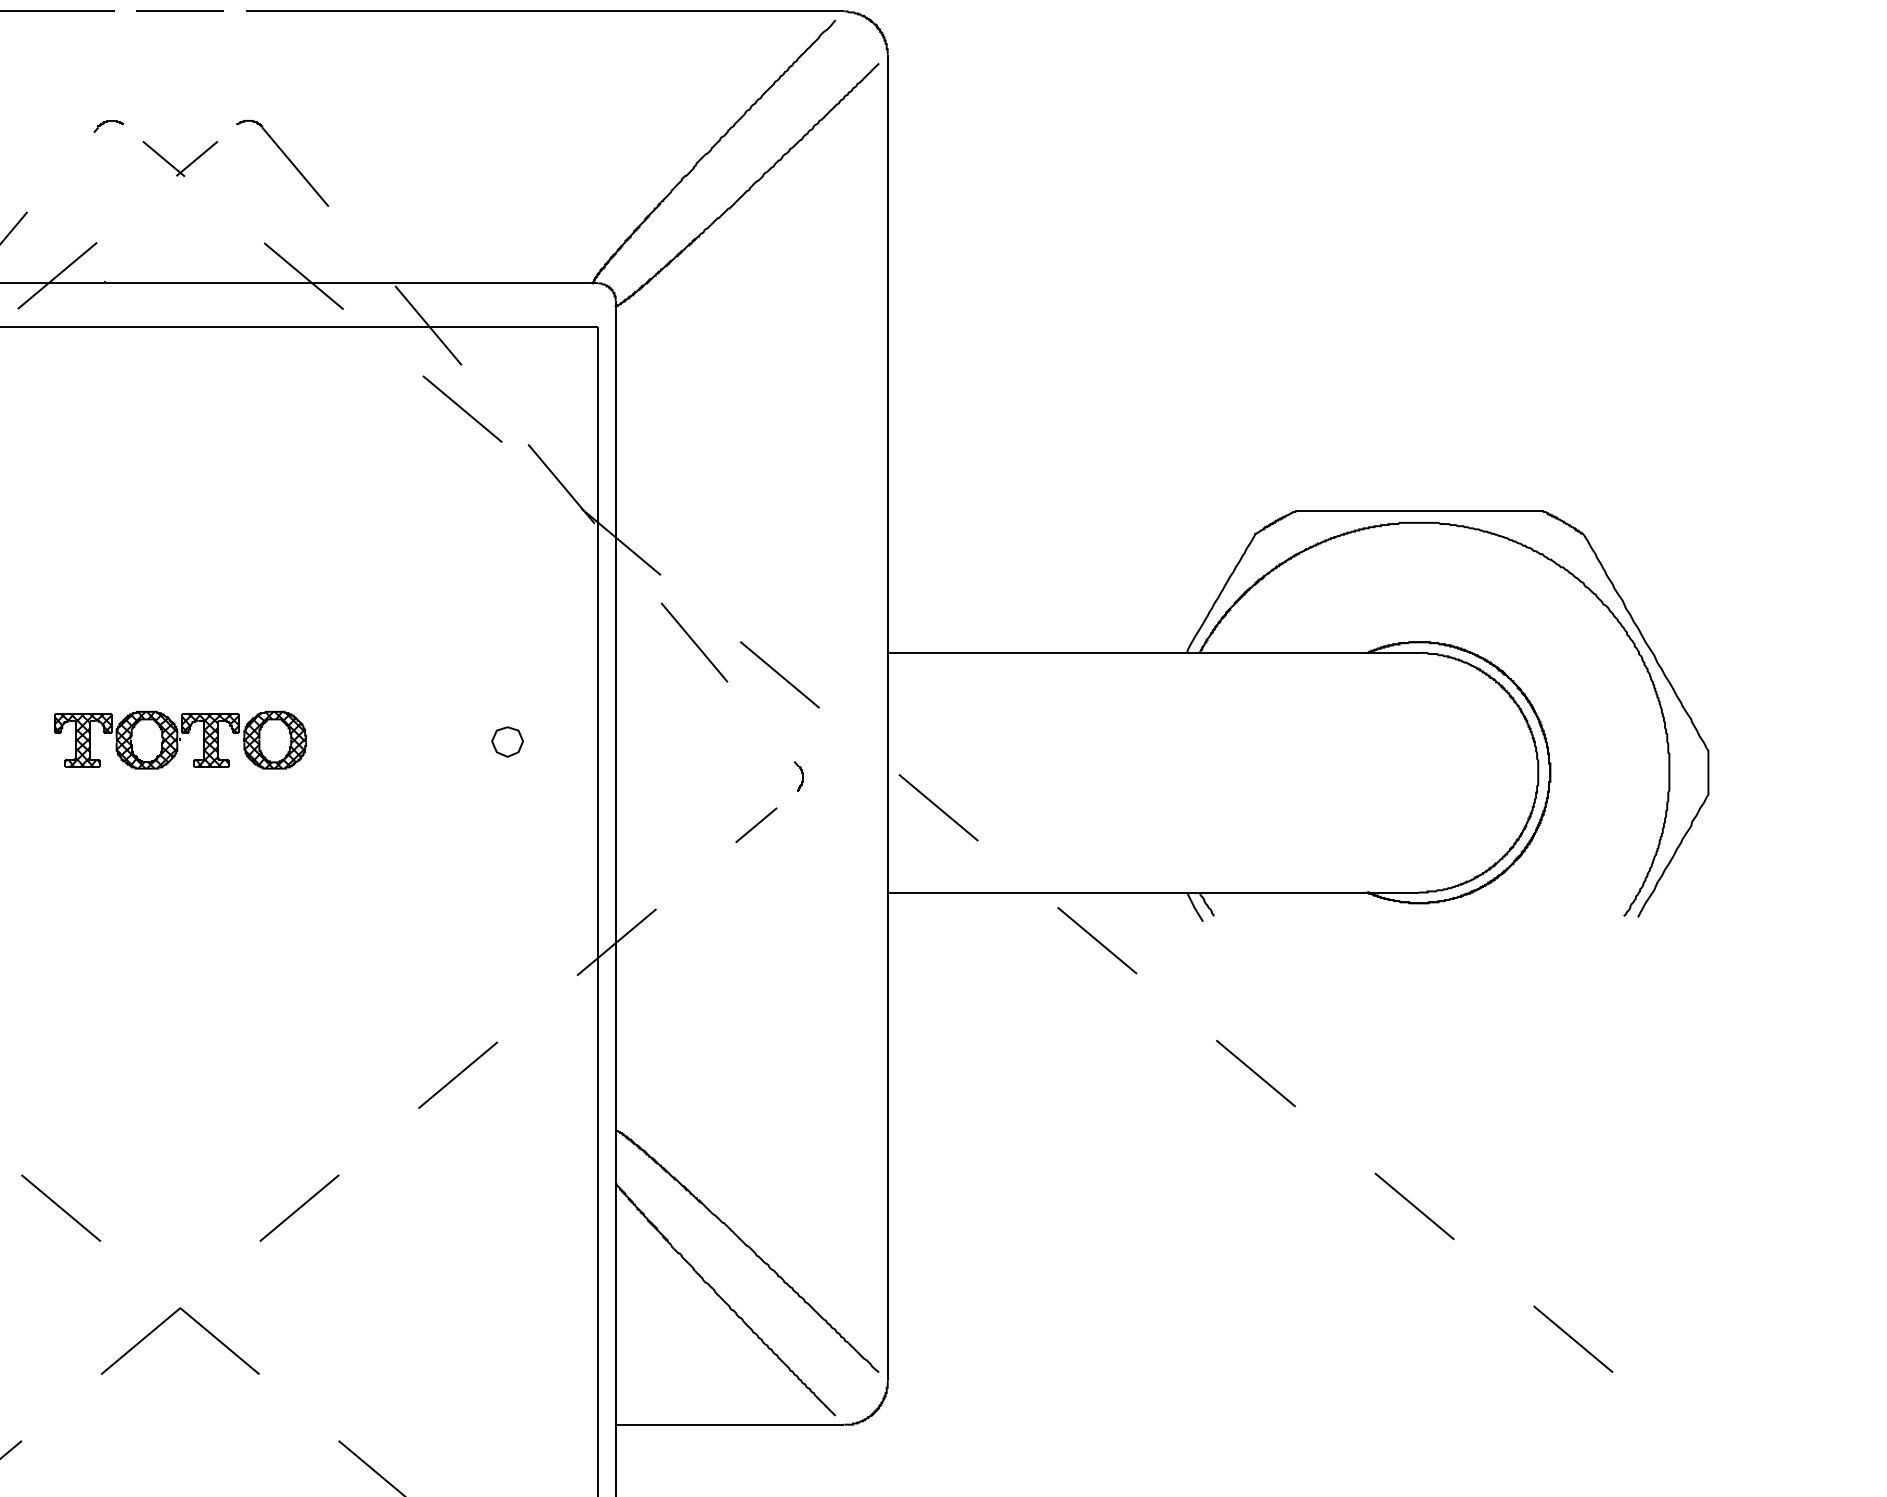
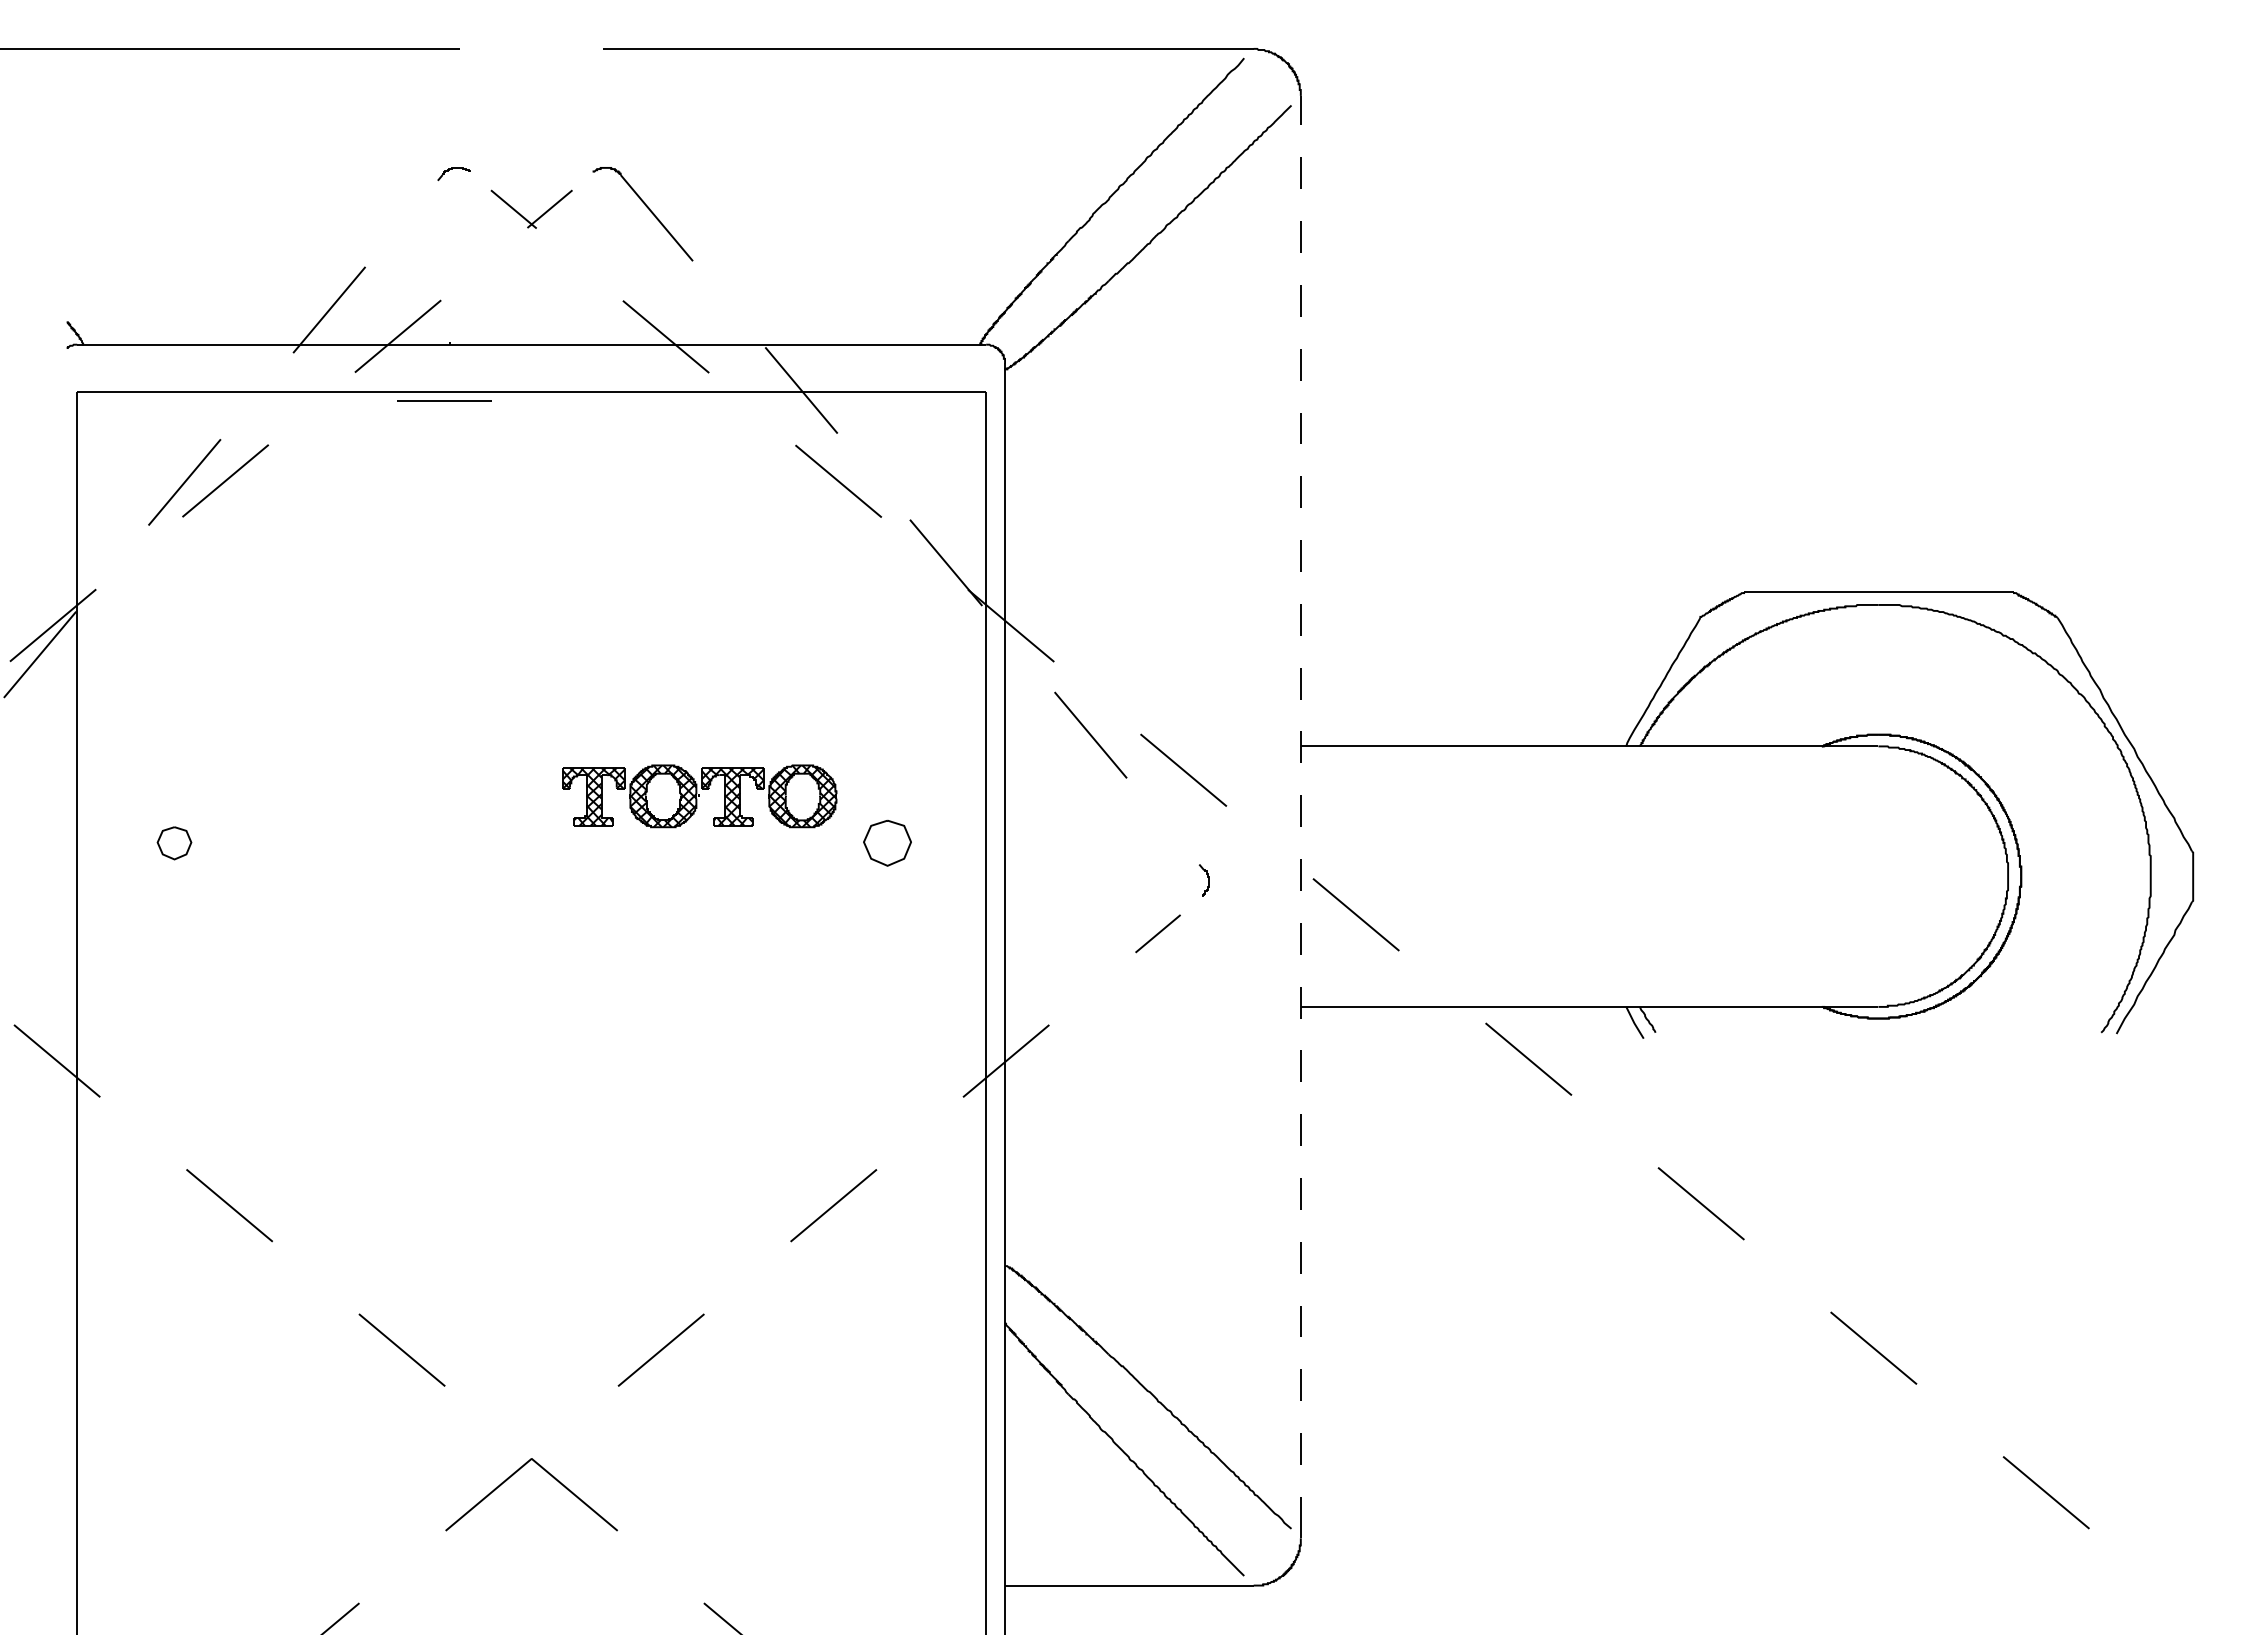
line: (180, 11) -> (444, 400), moved
line: (887, 718) -> (1300, 817), solid -> dashed
part: (180, 740) -> (699, 796), moved
part: (507, 742) -> (887, 843), size x1.4

